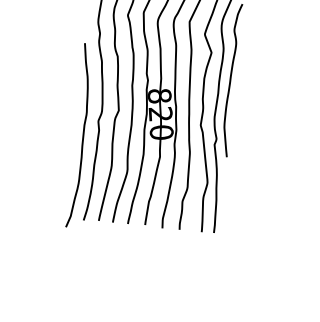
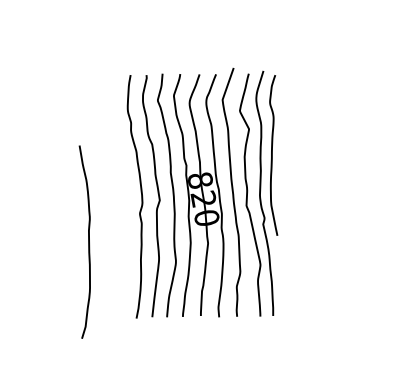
curve: (82, 135) -> (88, 241), moved

